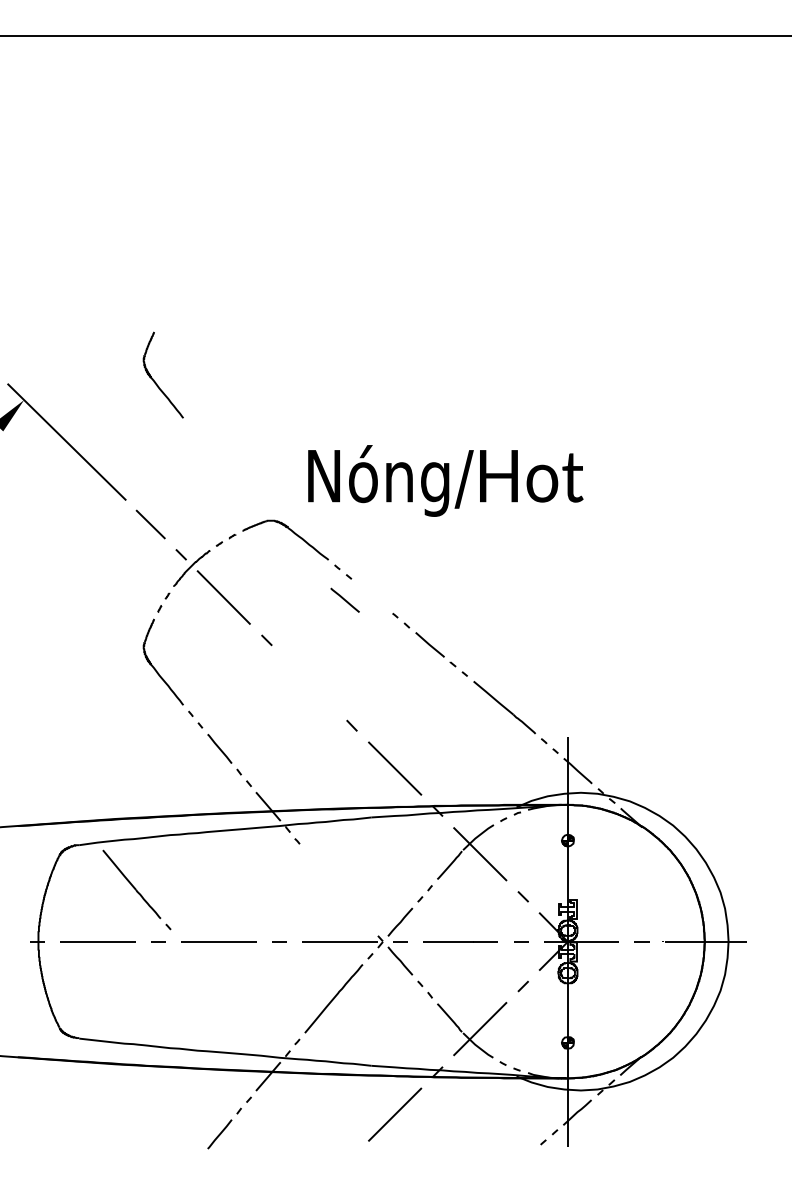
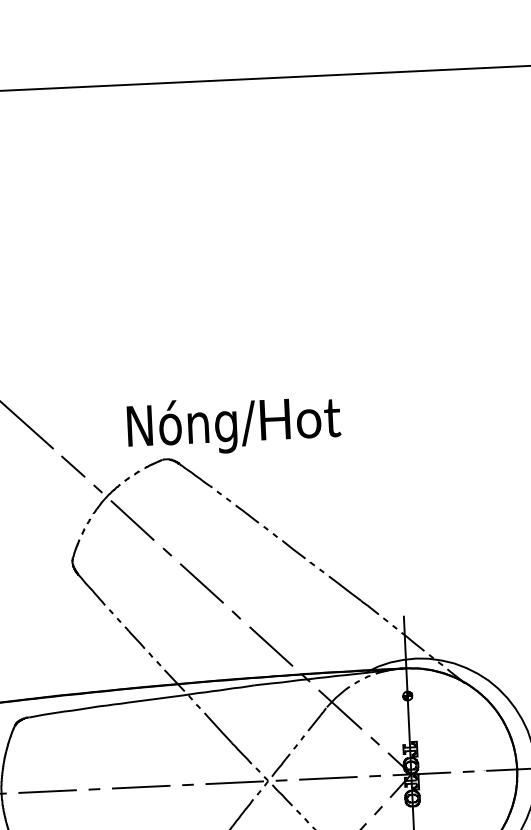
part: (153, 378) -> (70, 353), removed
text: (445, 480) -> (234, 424), moved
line: (344, 599) -> (246, 513), moved
line: (309, 682) -> (201, 583), added
part: (136, 889) -> (231, 742), moved

